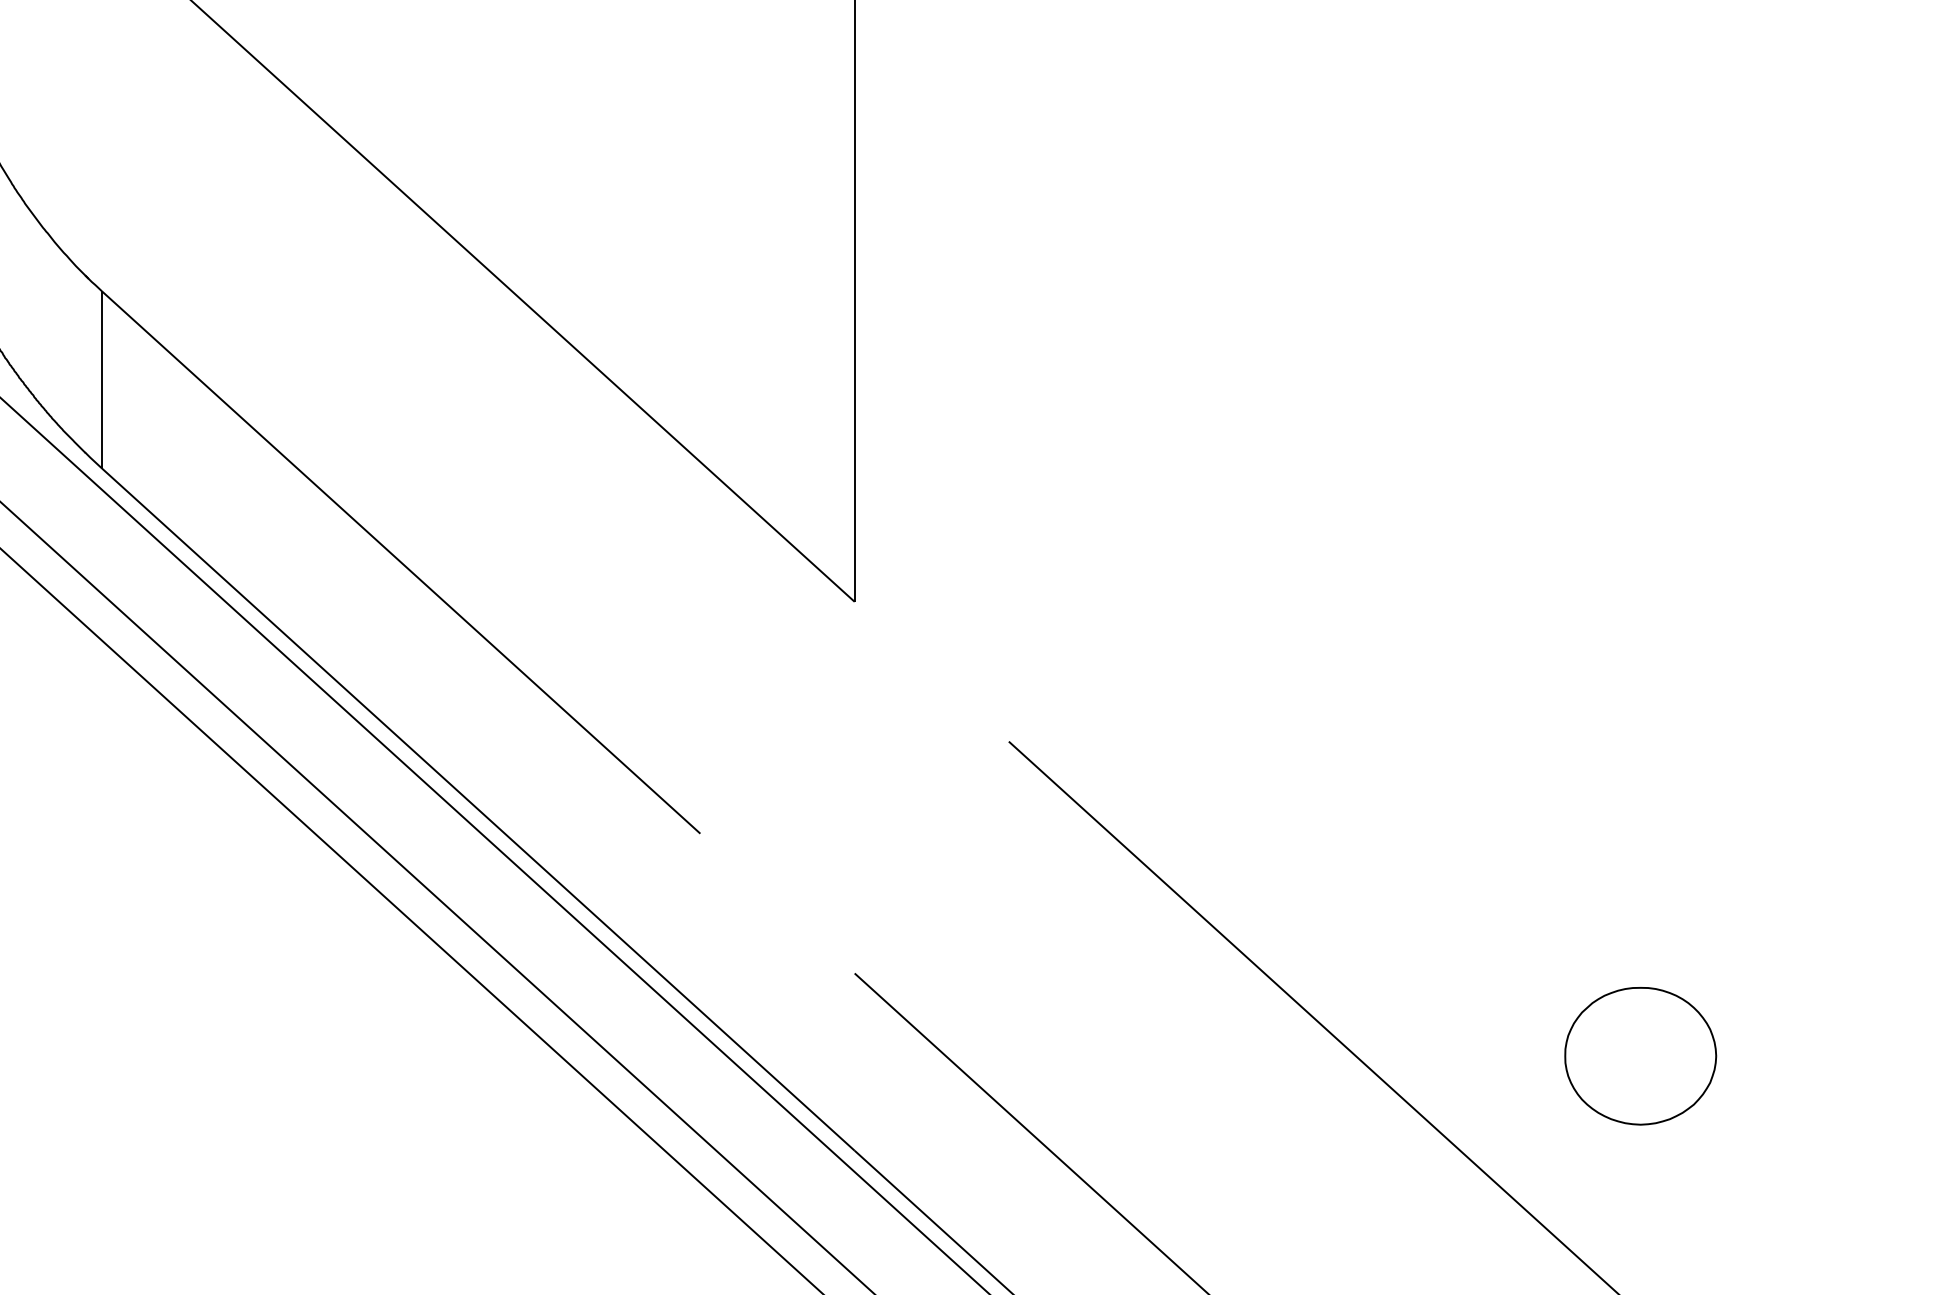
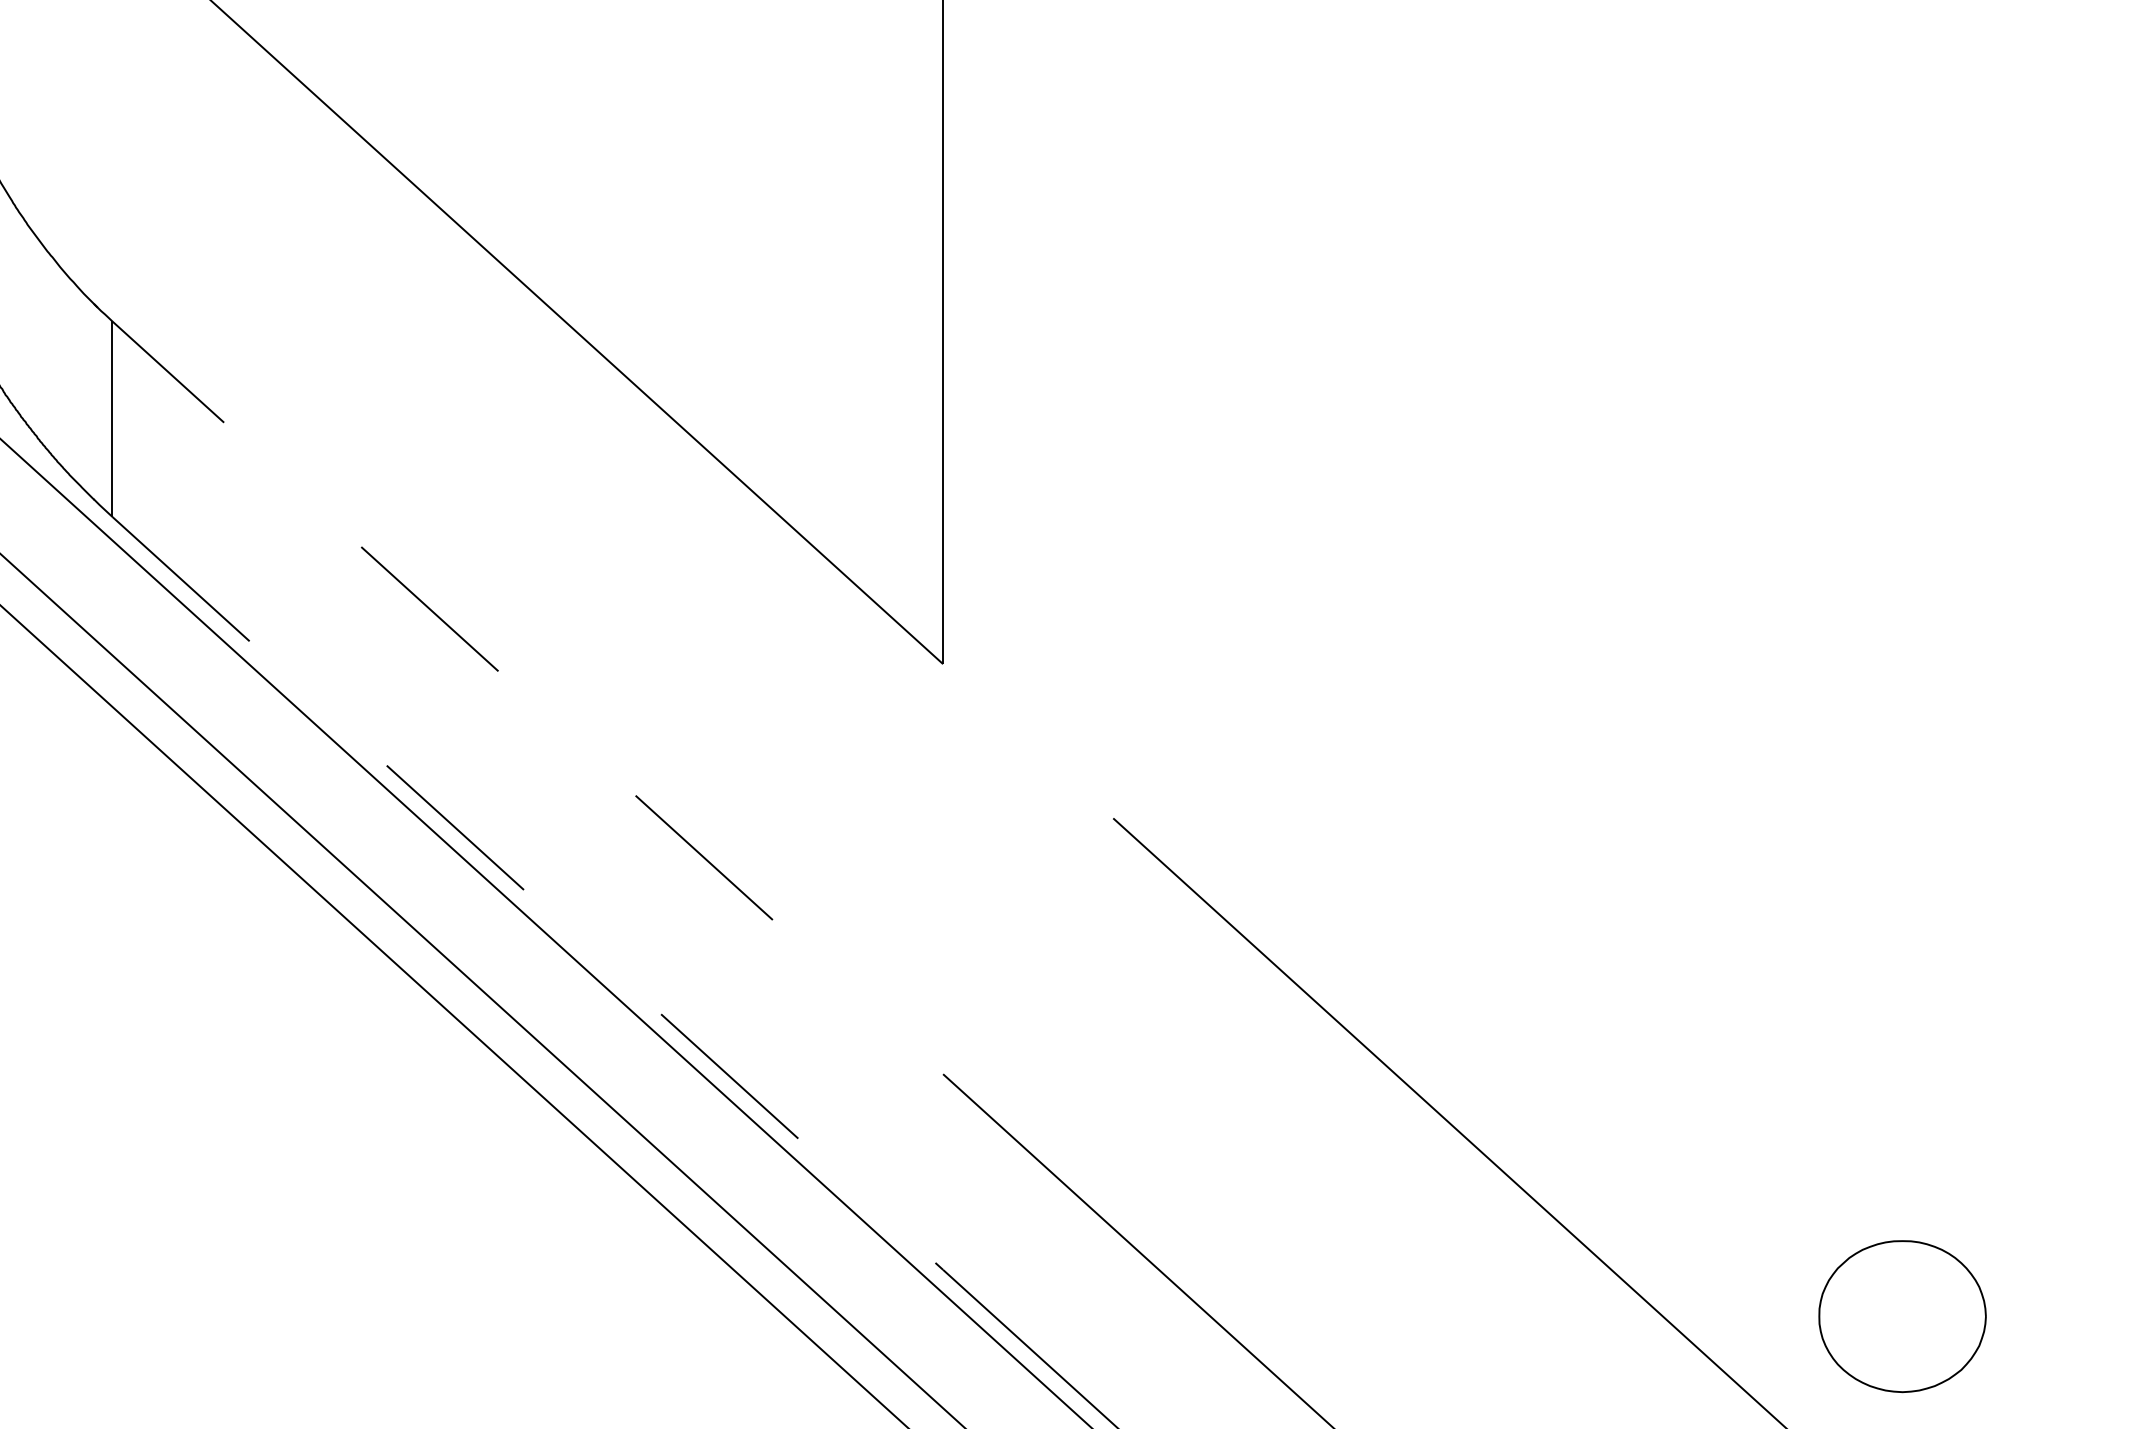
line: (401, 562) -> (442, 620), solid -> dashed
line: (478, 809) -> (527, 893), solid -> dashed
part: (1640, 1056) -> (1902, 1316), moved

